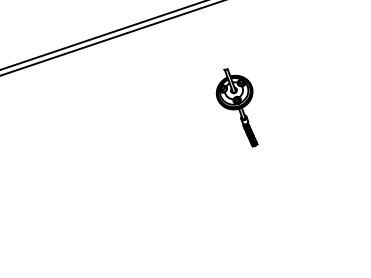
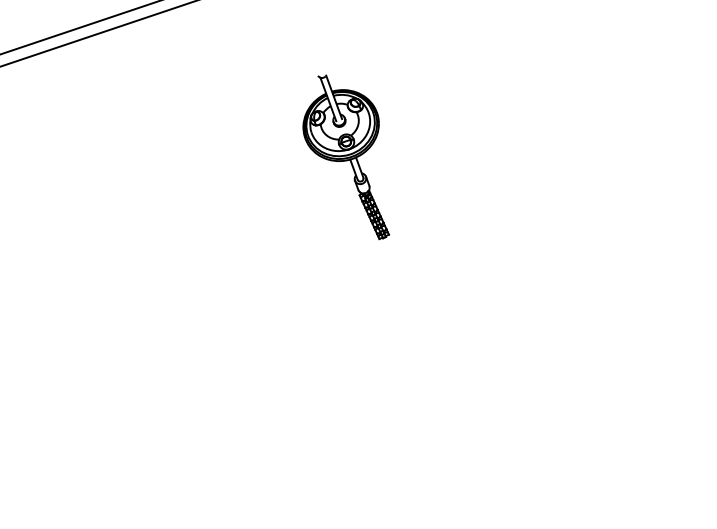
part: (236, 107) -> (344, 157), moved

